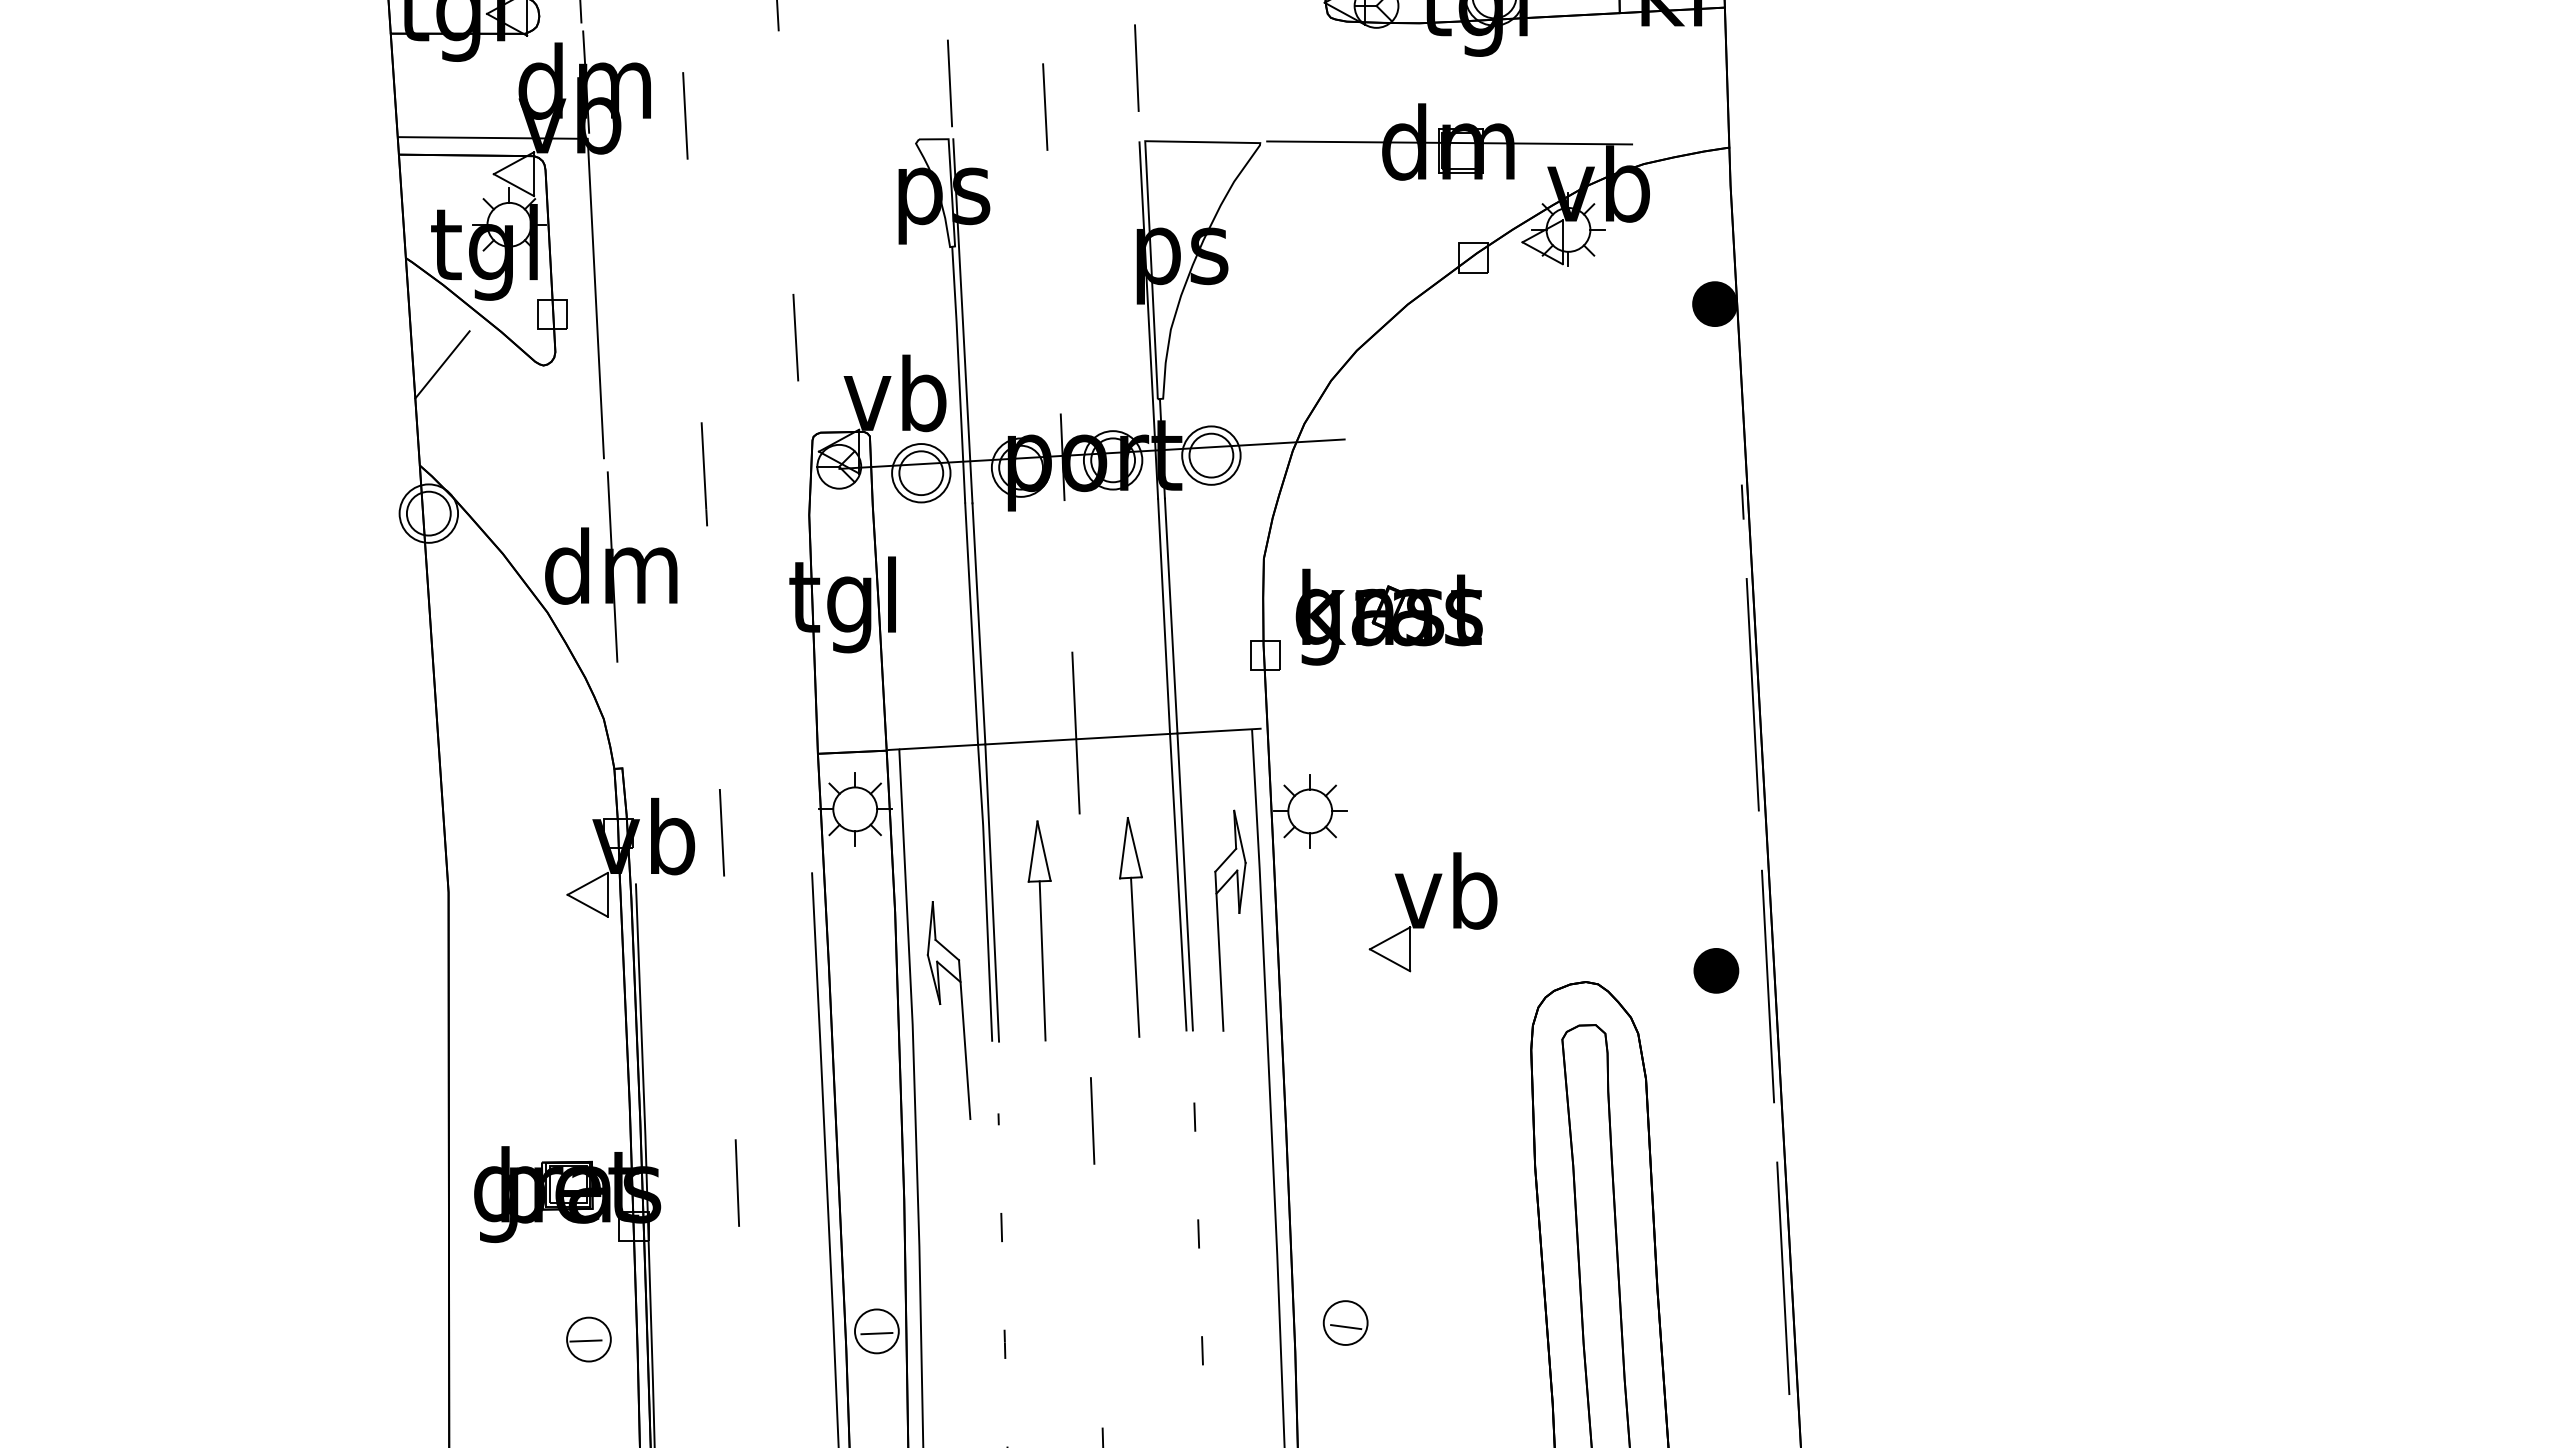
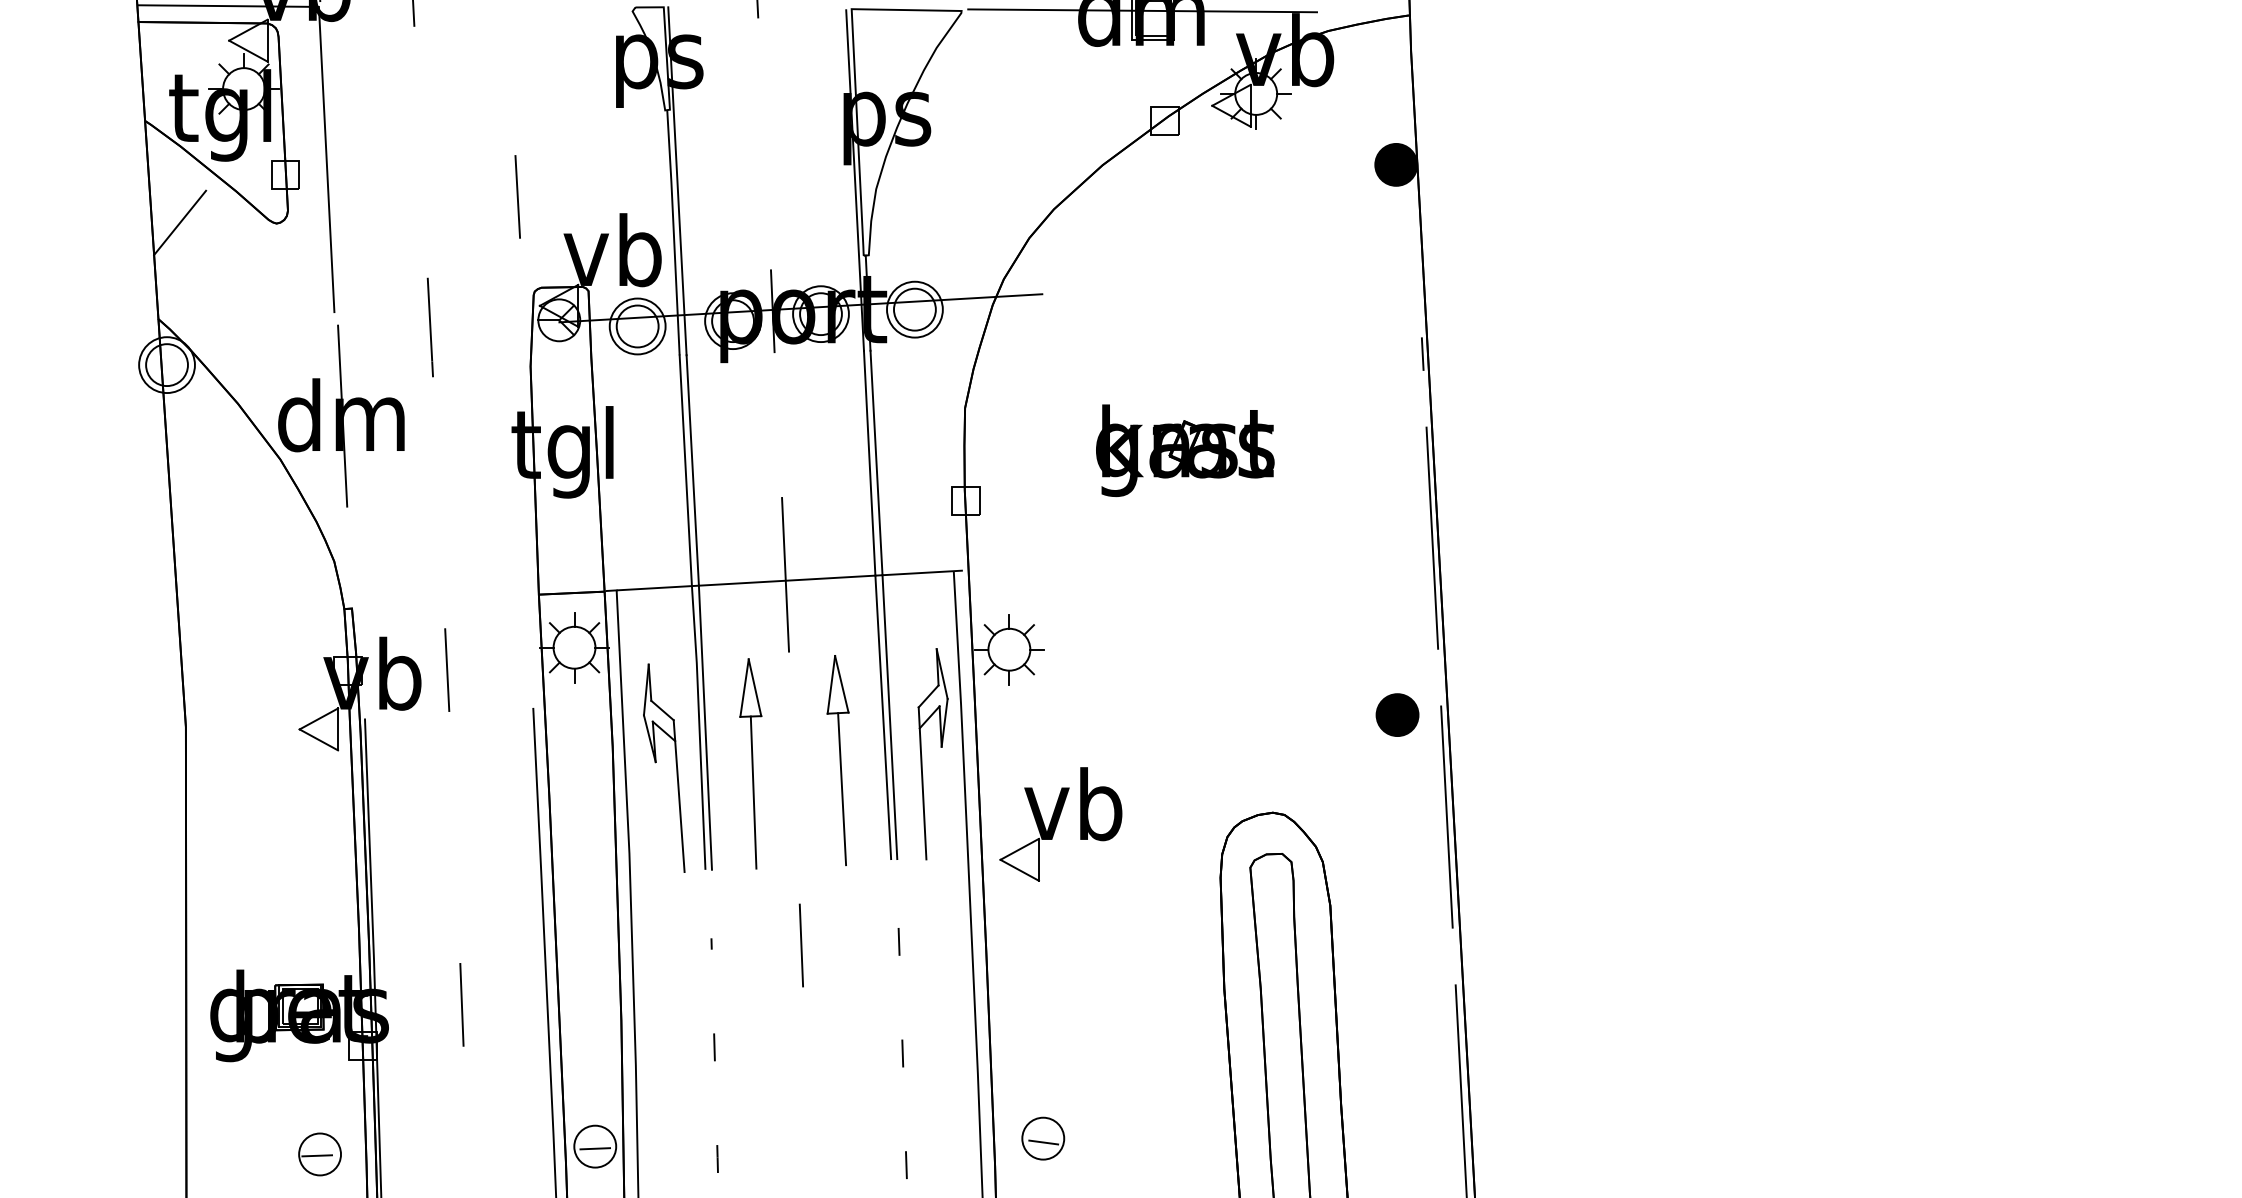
part: (1388, 616) -> (1184, 450), moved
part: (1432, 912) -> (1060, 824), moved
part: (1716, 970) -> (1397, 714), moved
part: (941, 1004) -> (656, 762), moved

